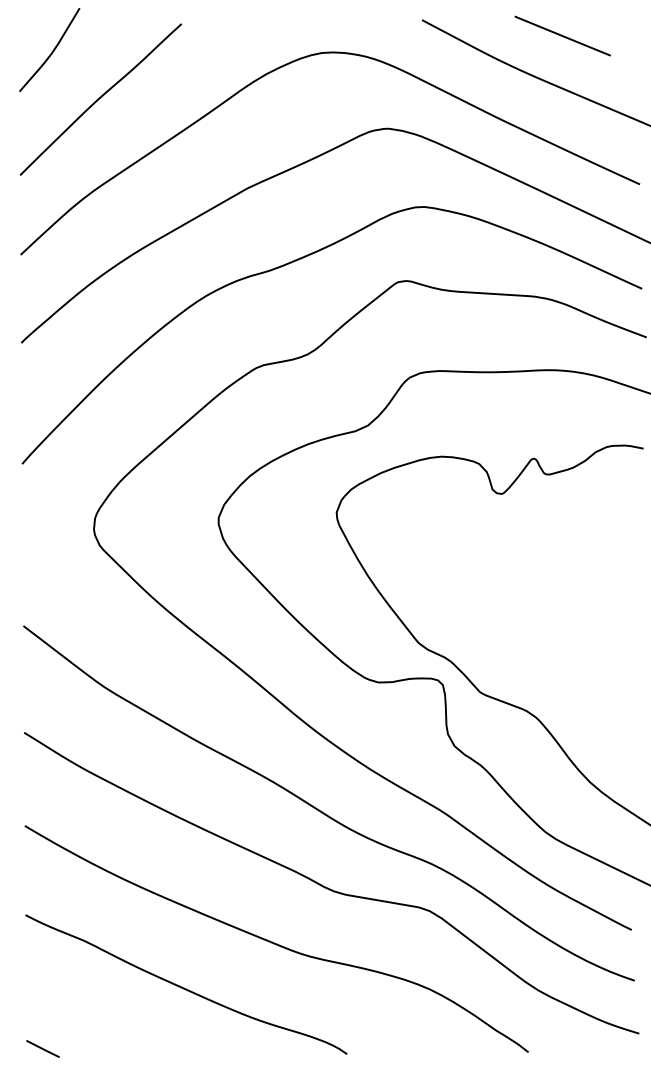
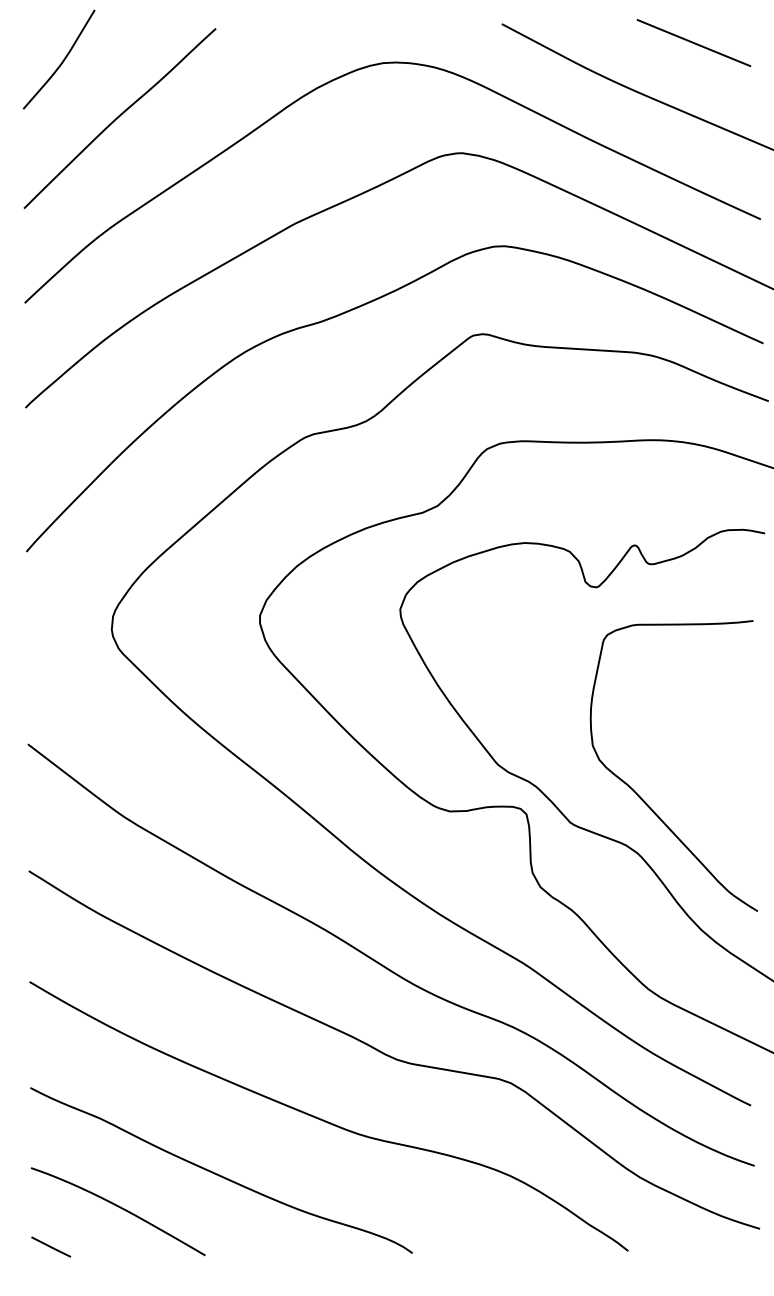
line: (562, 35) -> (693, 42), moved
curve: (539, 670) -> (641, 797), added
curve: (100, 1016) -> (119, 1208), added

